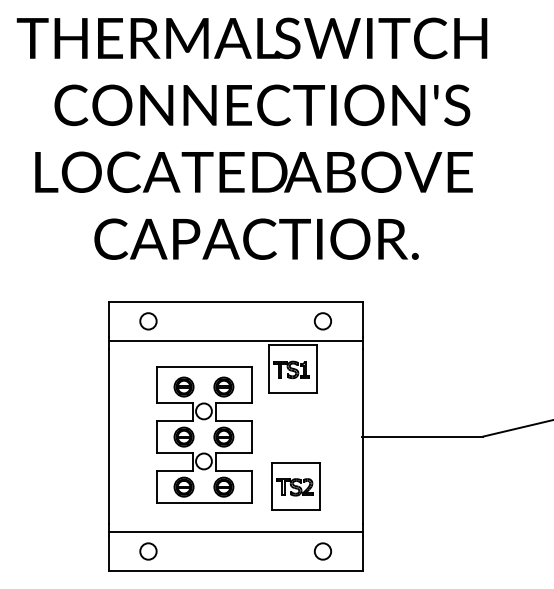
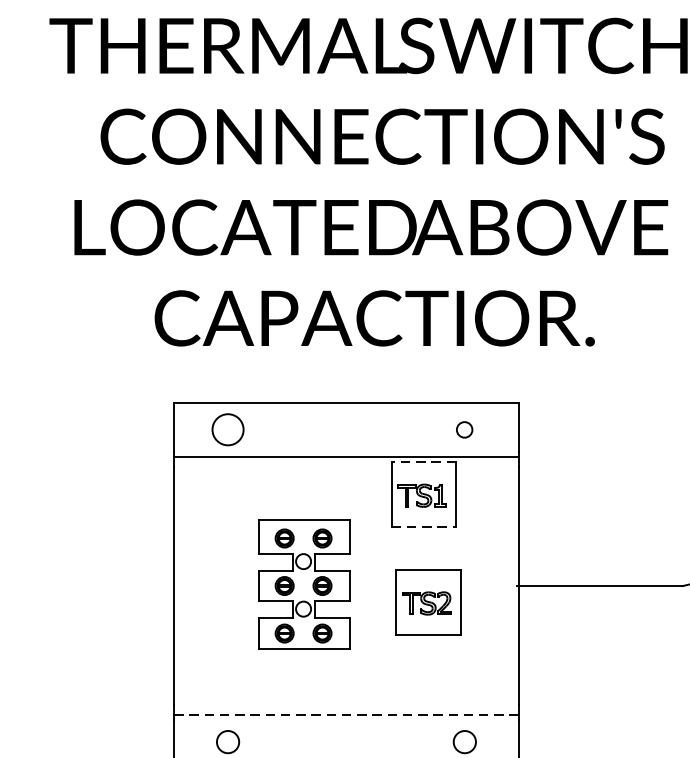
circle: (148, 321) -> (228, 430), size x1.4
circle: (322, 321) -> (464, 430), size x0.7
line: (292, 345) -> (423, 462), solid -> dashed
line: (292, 392) -> (423, 526), solid -> dashed
part: (204, 434) -> (304, 583), size x0.7
part: (295, 486) -> (427, 602), moved
line: (236, 531) -> (347, 714), solid -> dashed

